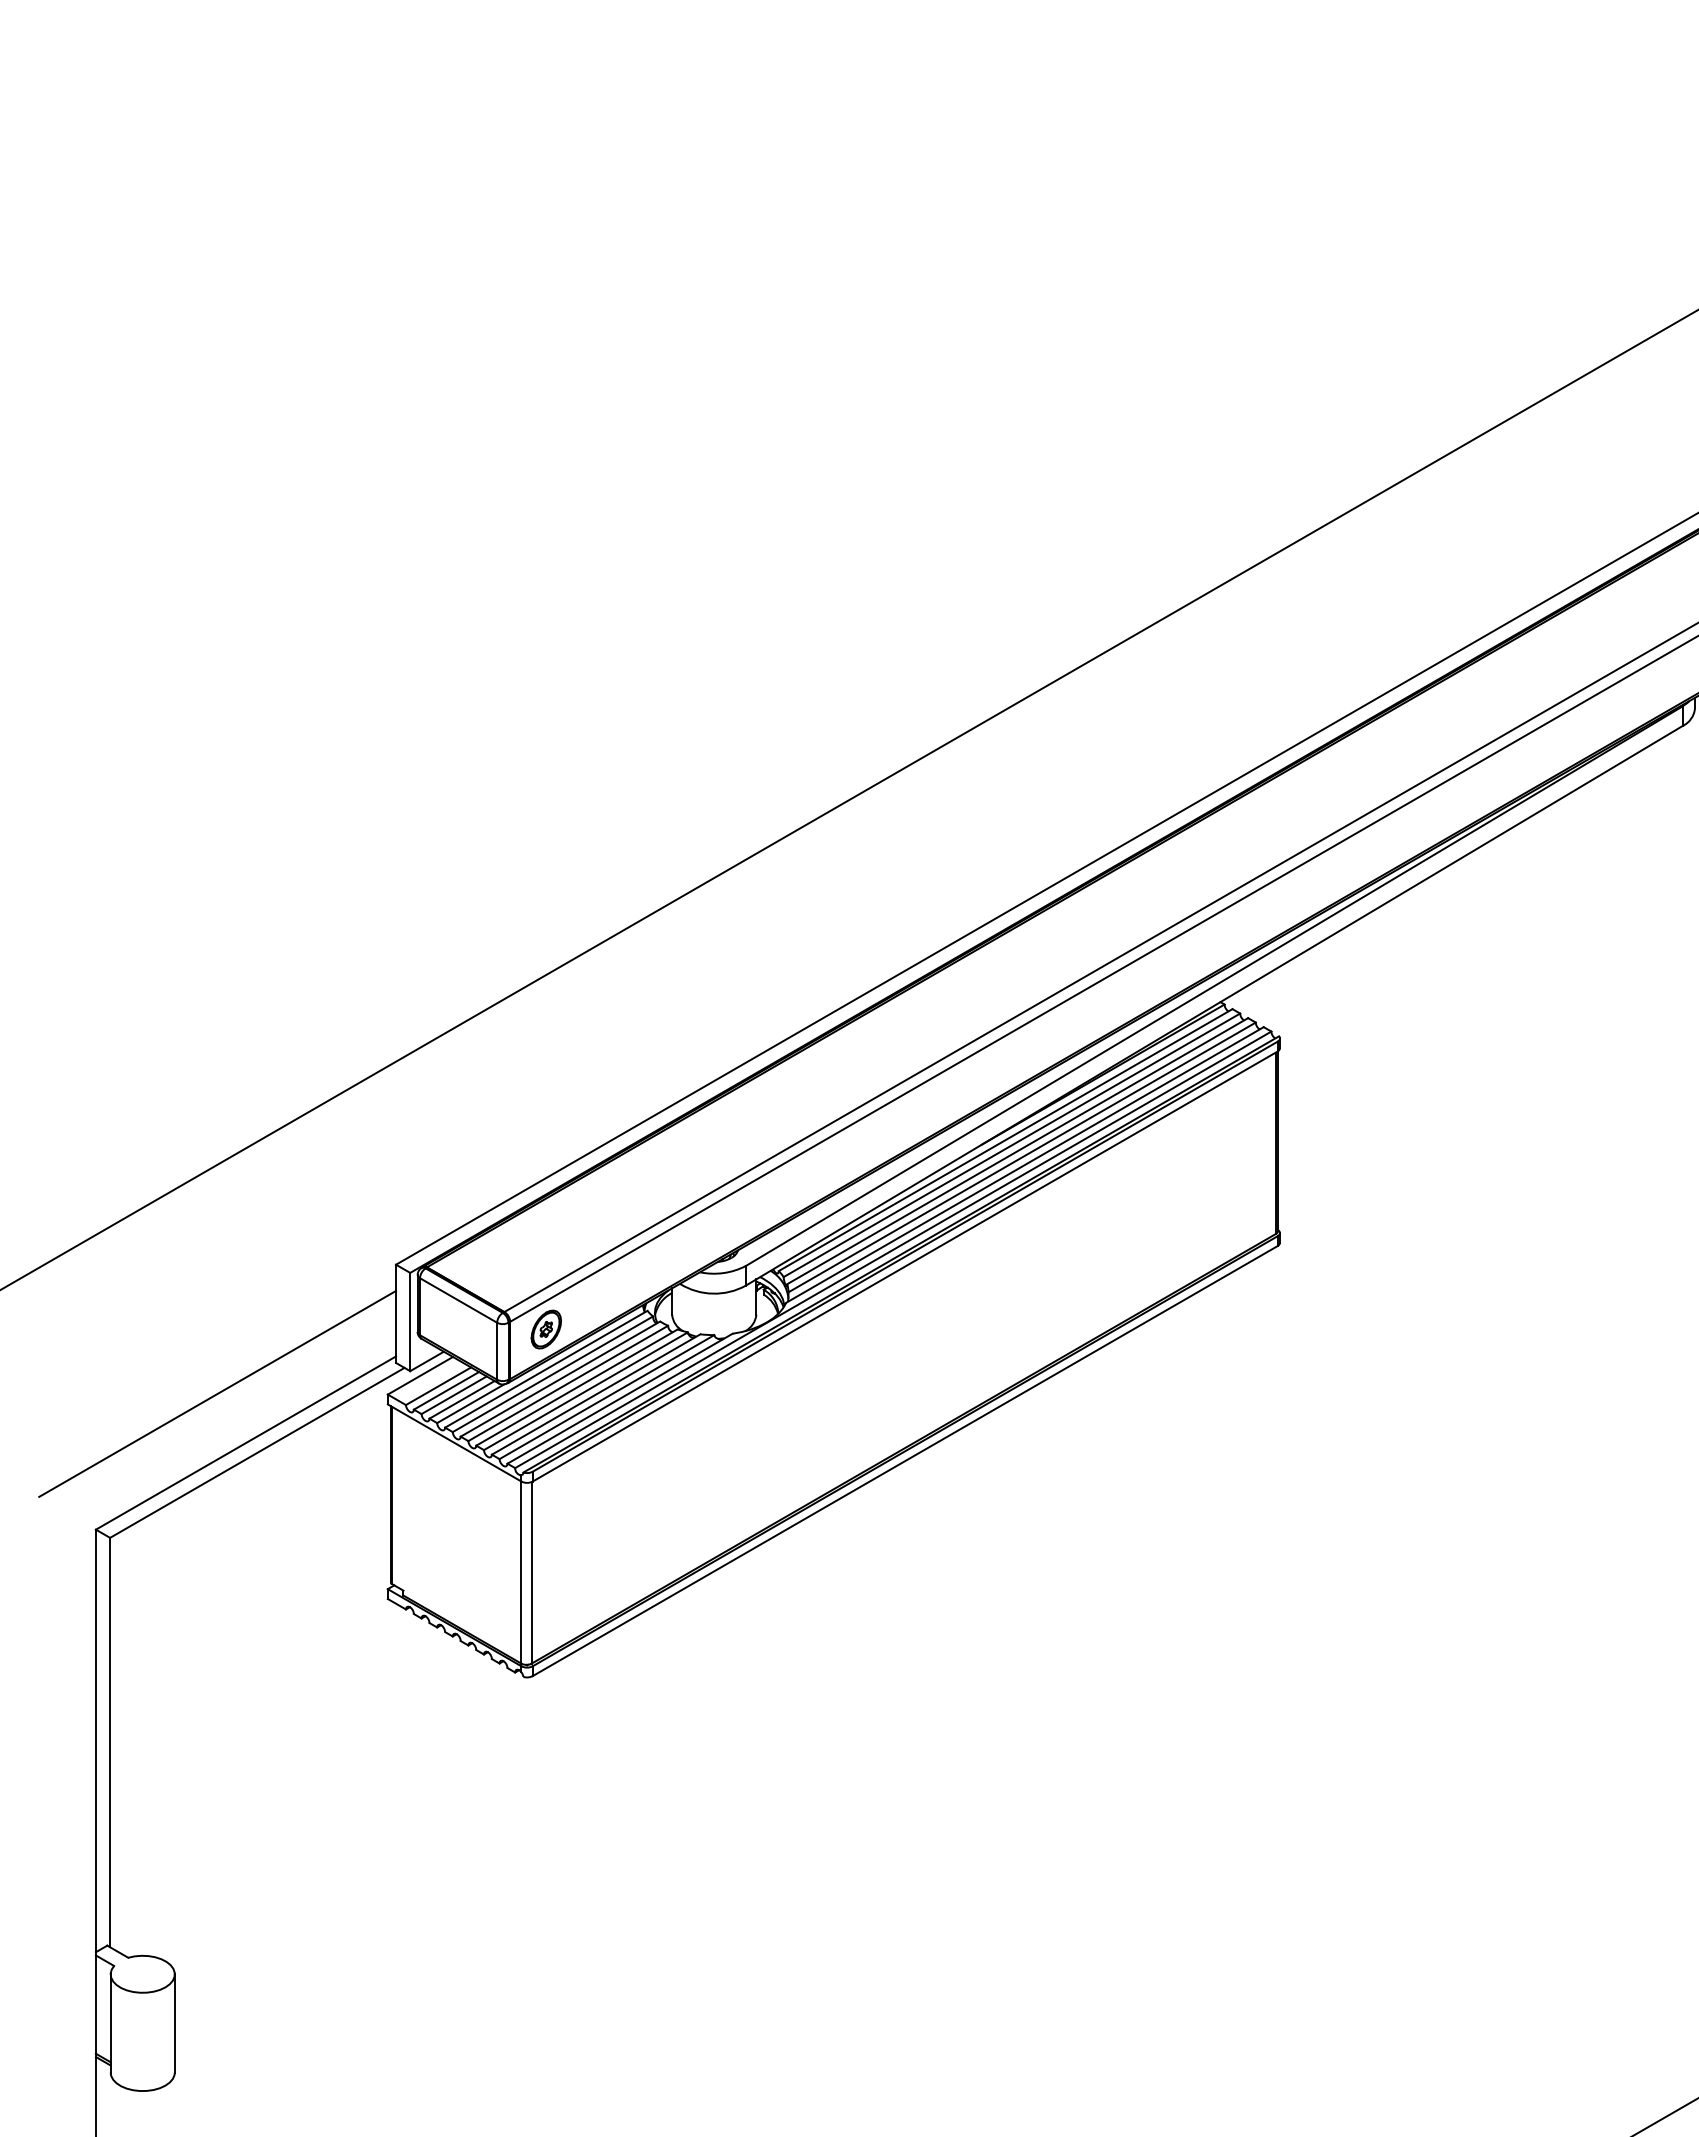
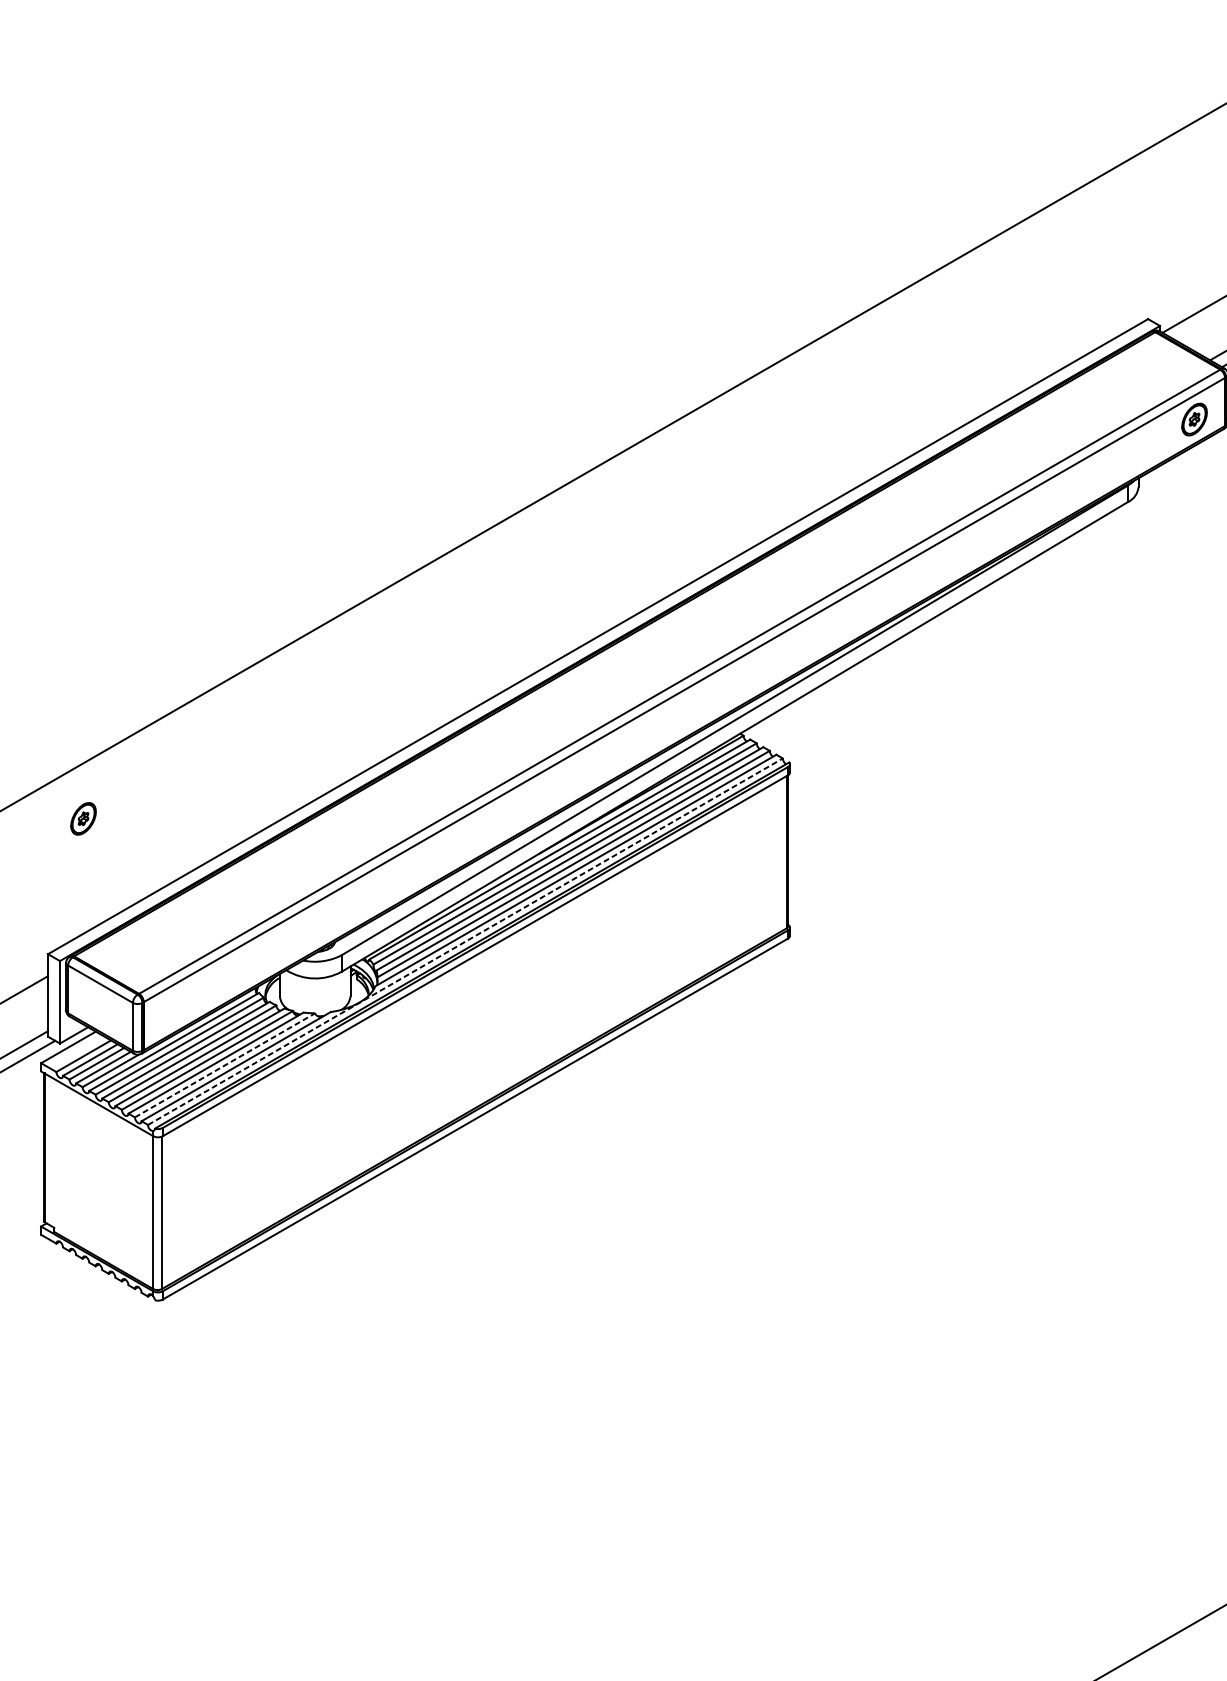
line: (893, 1249) -> (465, 941), solid -> dashed
part: (545, 1329) -> (82, 818), moved
line: (607, 1396) -> (225, 1064), solid -> dashed

